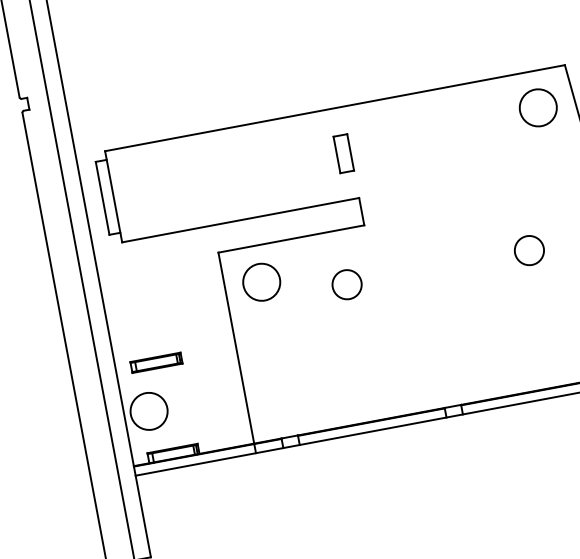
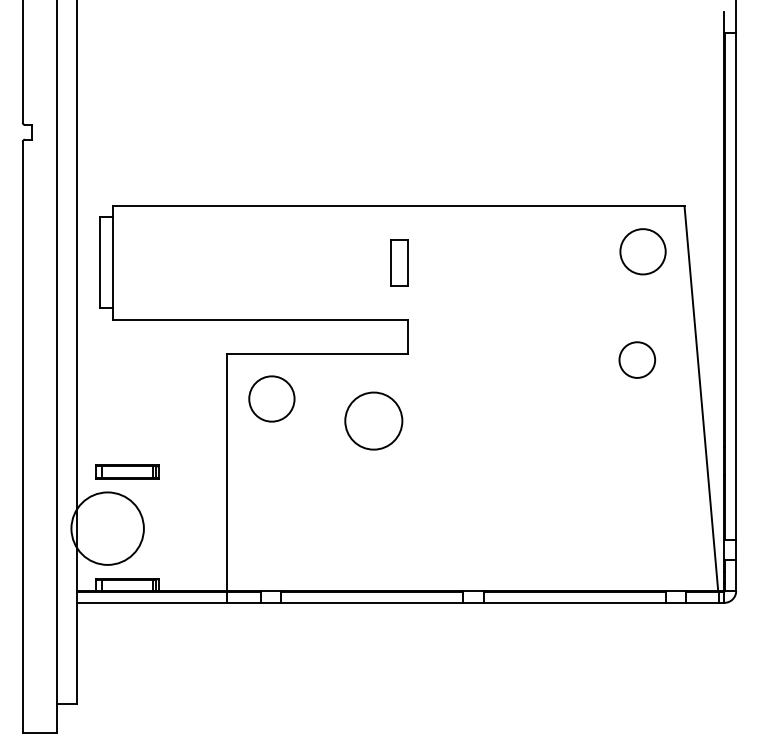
circle: (528, 250) -> (636, 359), moved
circle: (346, 284) -> (373, 420), size x1.6
circle: (148, 411) -> (107, 528), size x1.6

